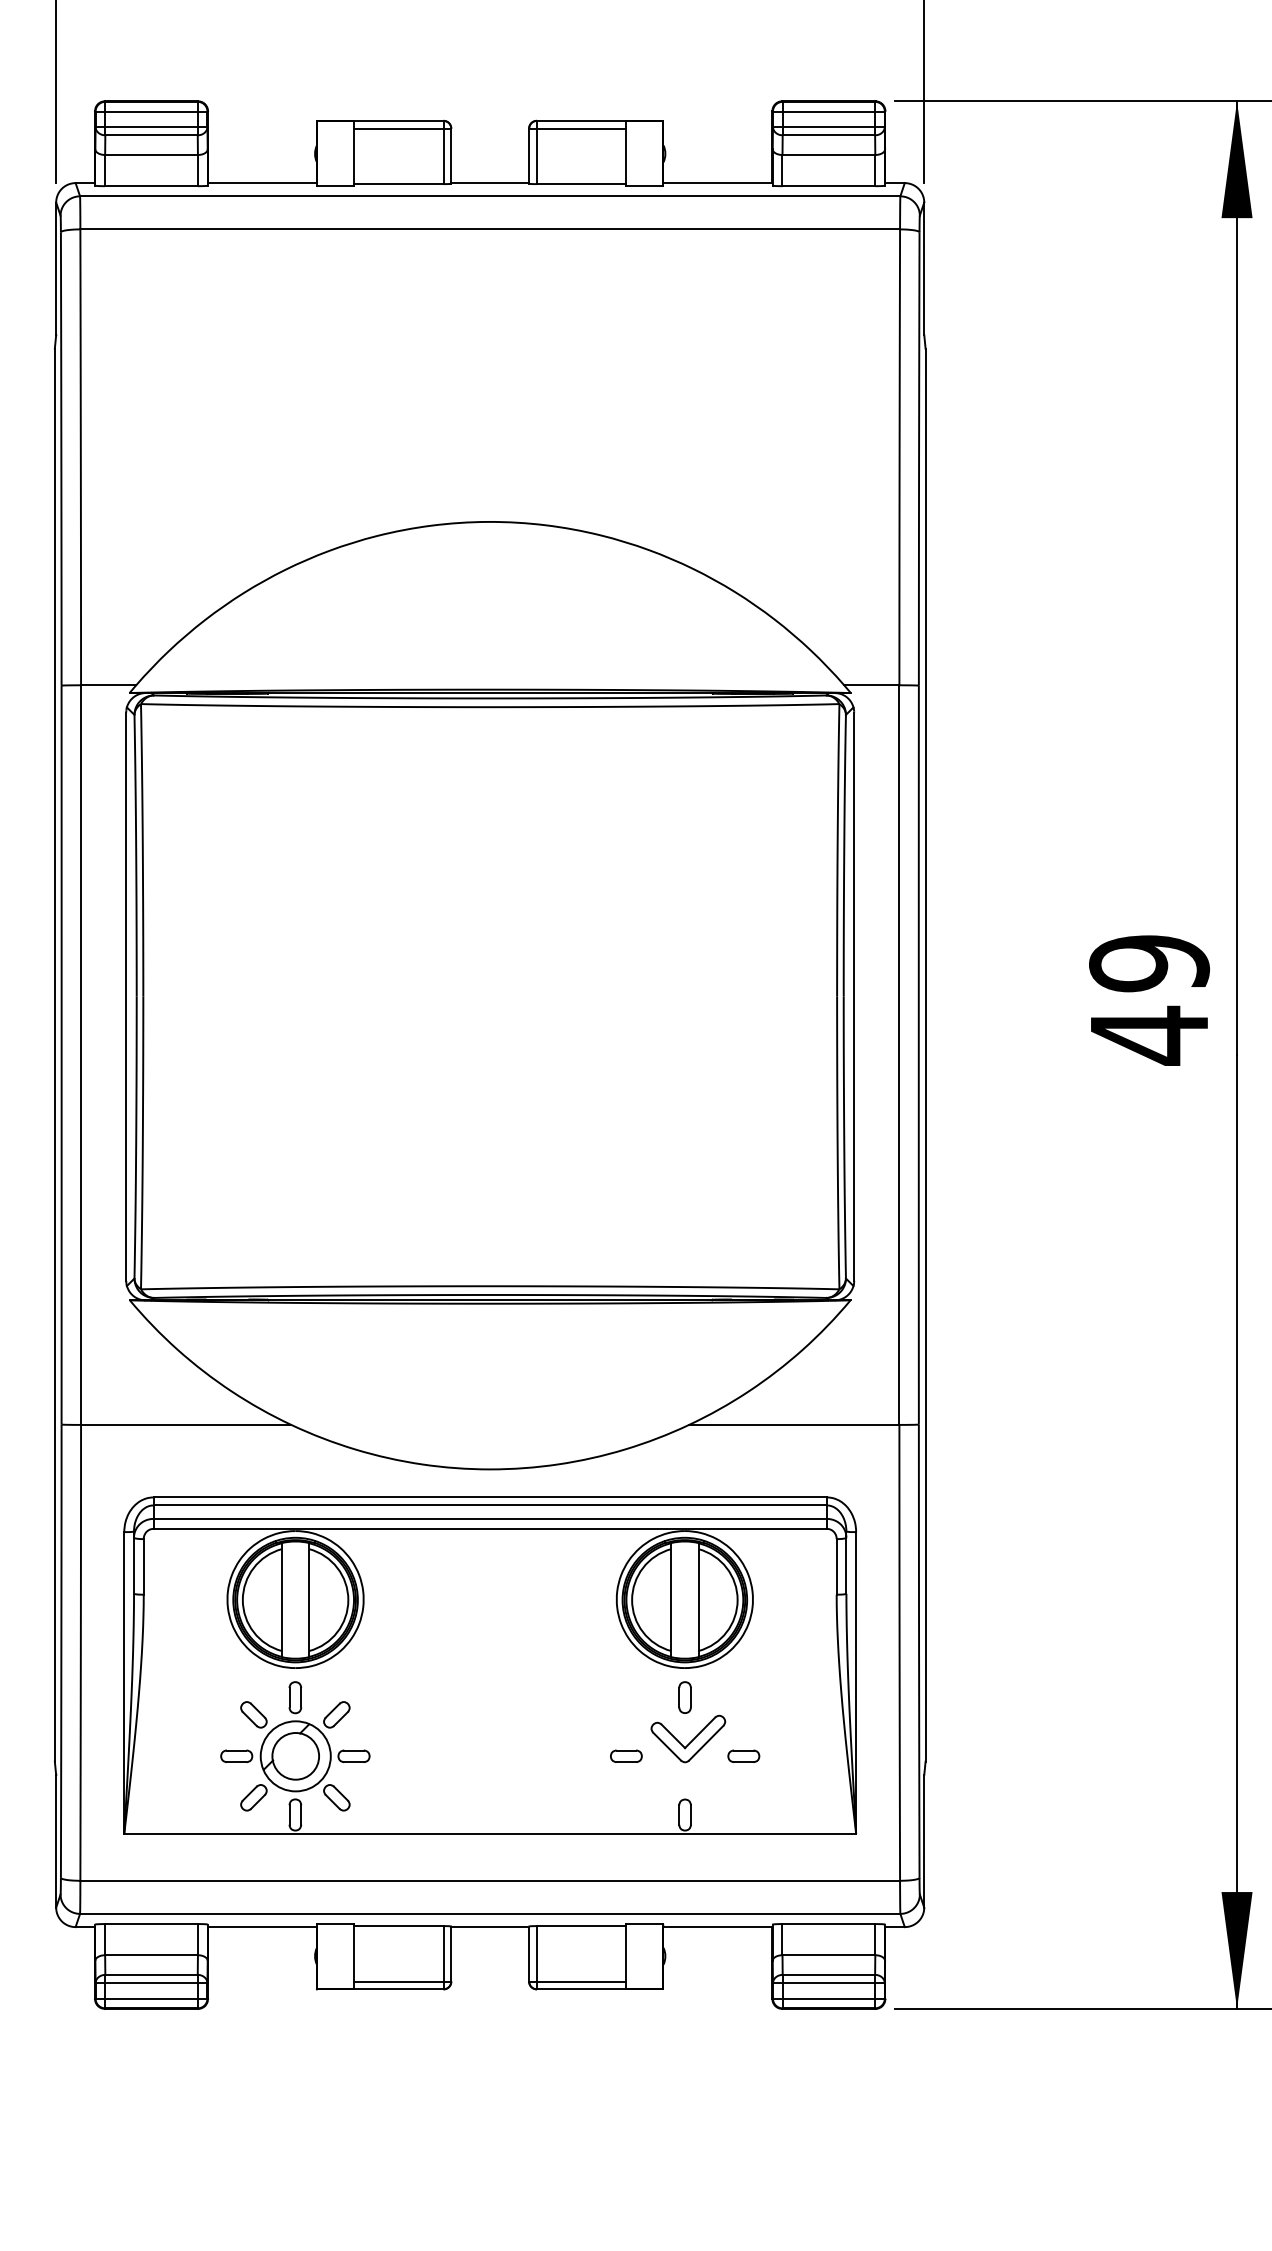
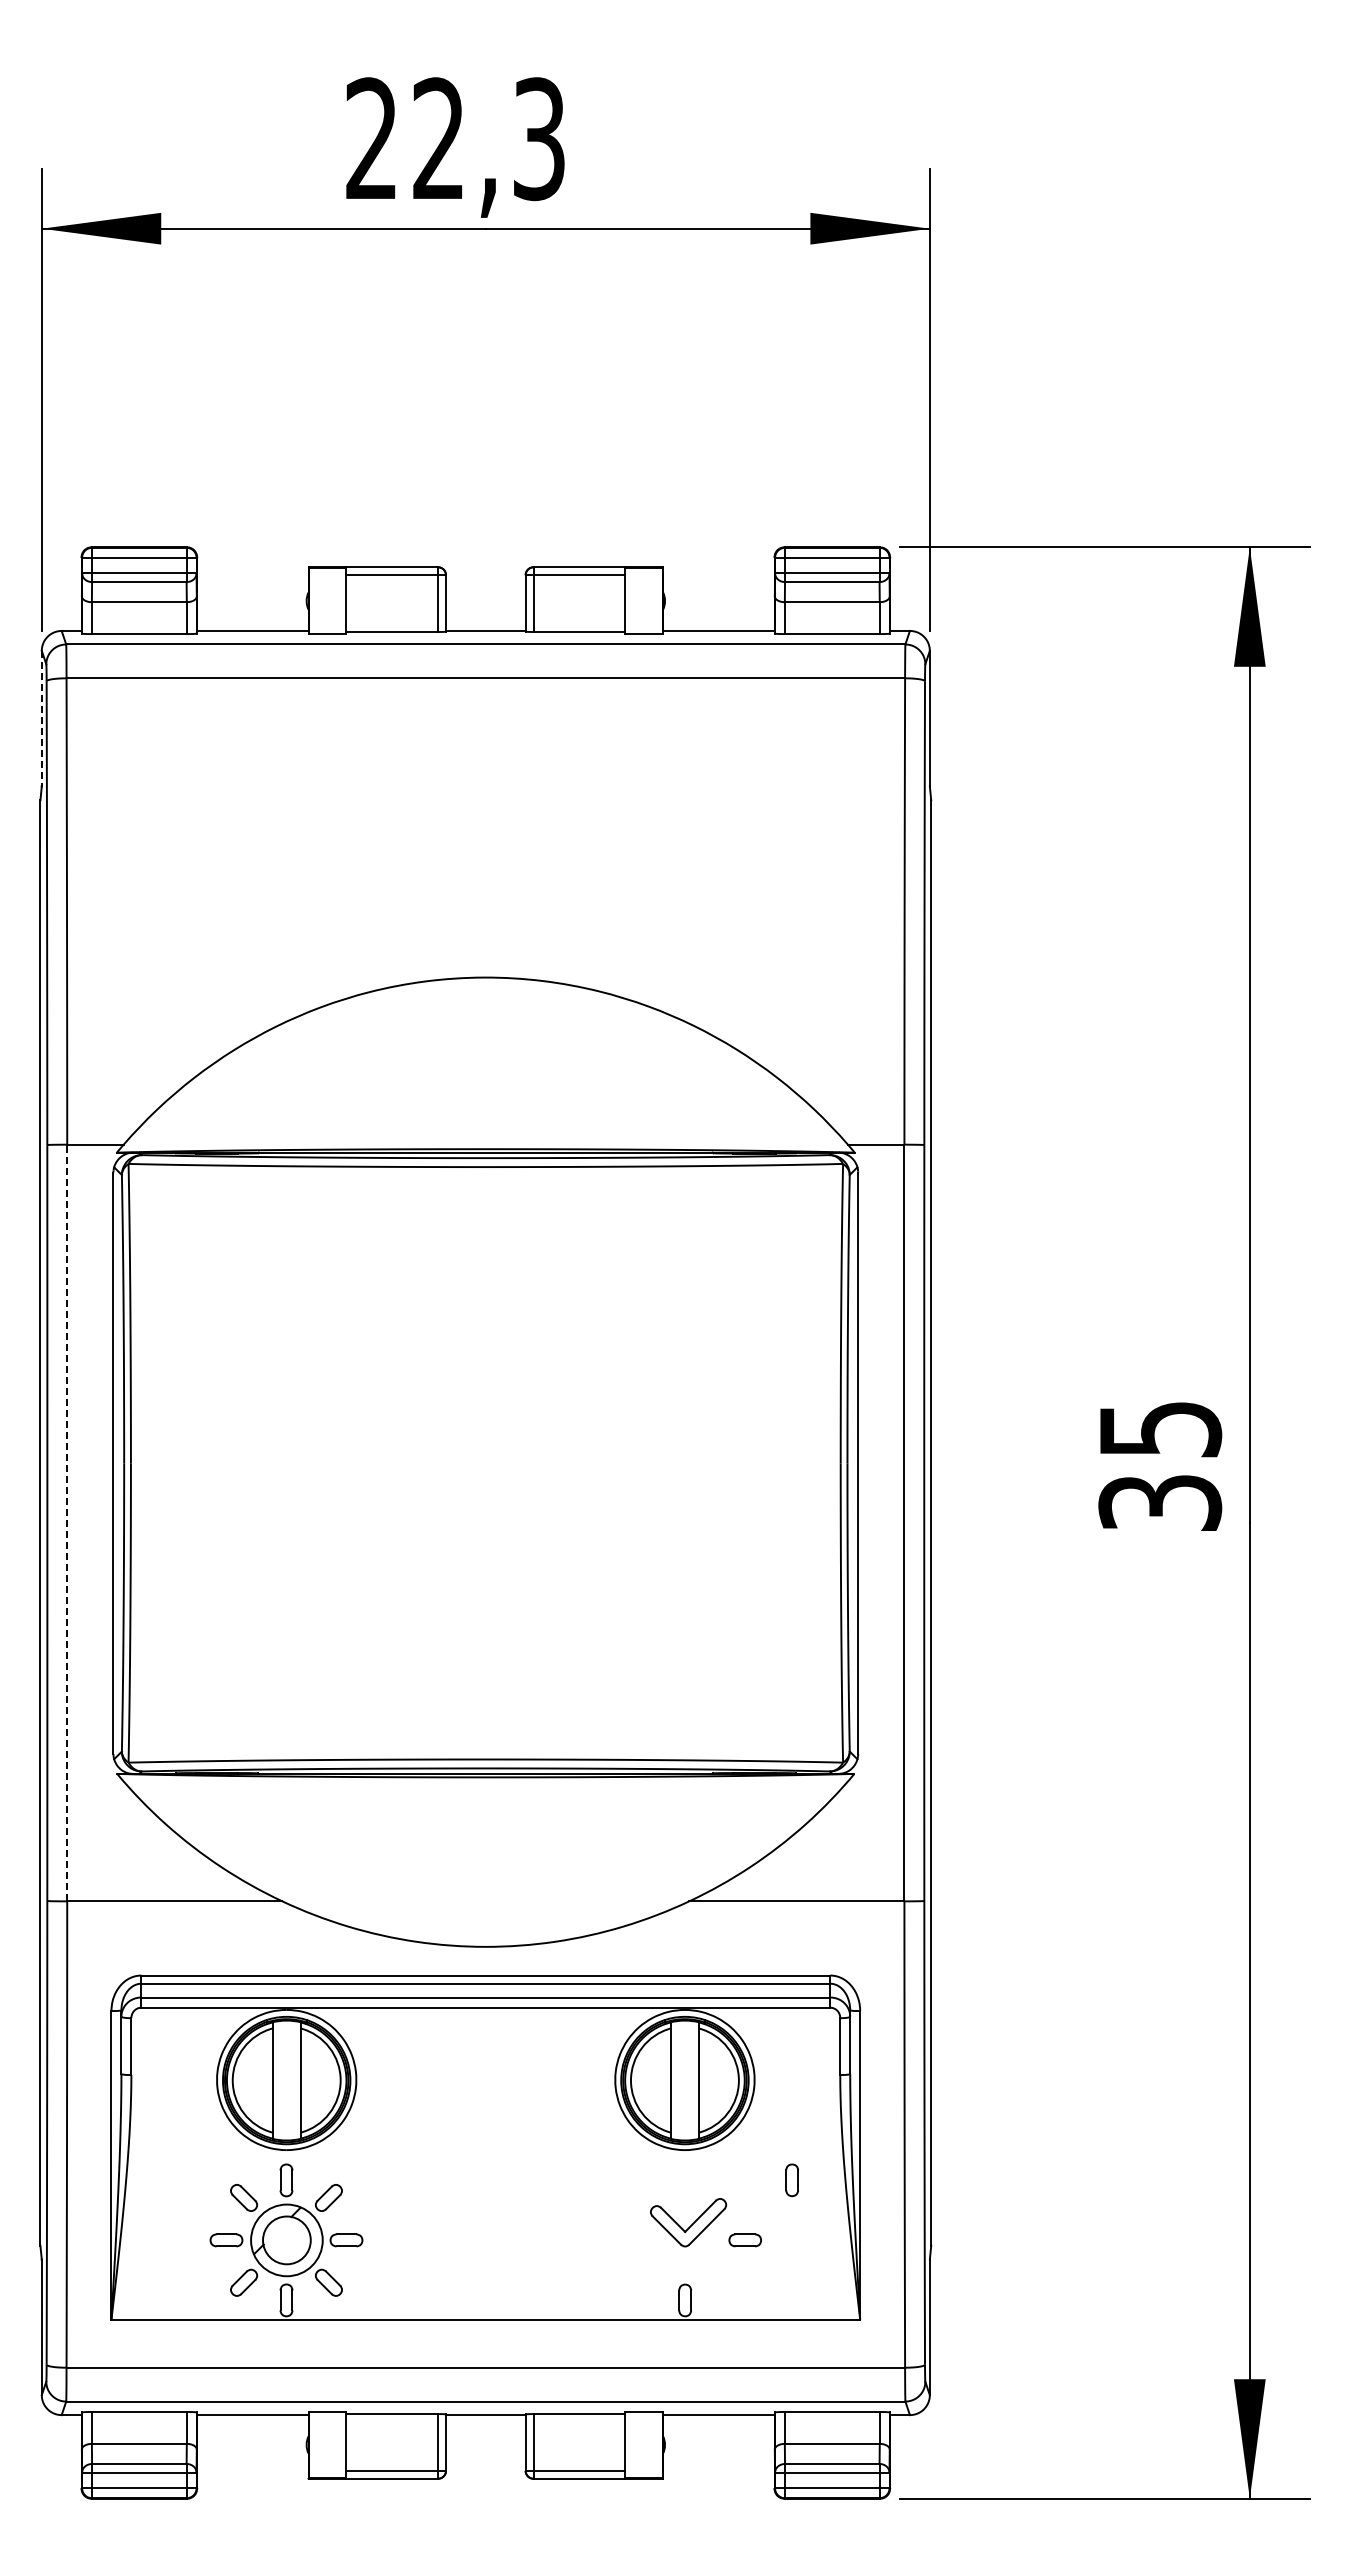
line: (55, 268) -> (41, 718), solid -> dashed
text: (1149, 1000) -> (1160, 1467), 49 -> 35
line: (81, 1054) -> (67, 1522), solid -> dashed
part: (684, 1697) -> (791, 2180), moved
part: (625, 1756) -> (624, 2240), removed

